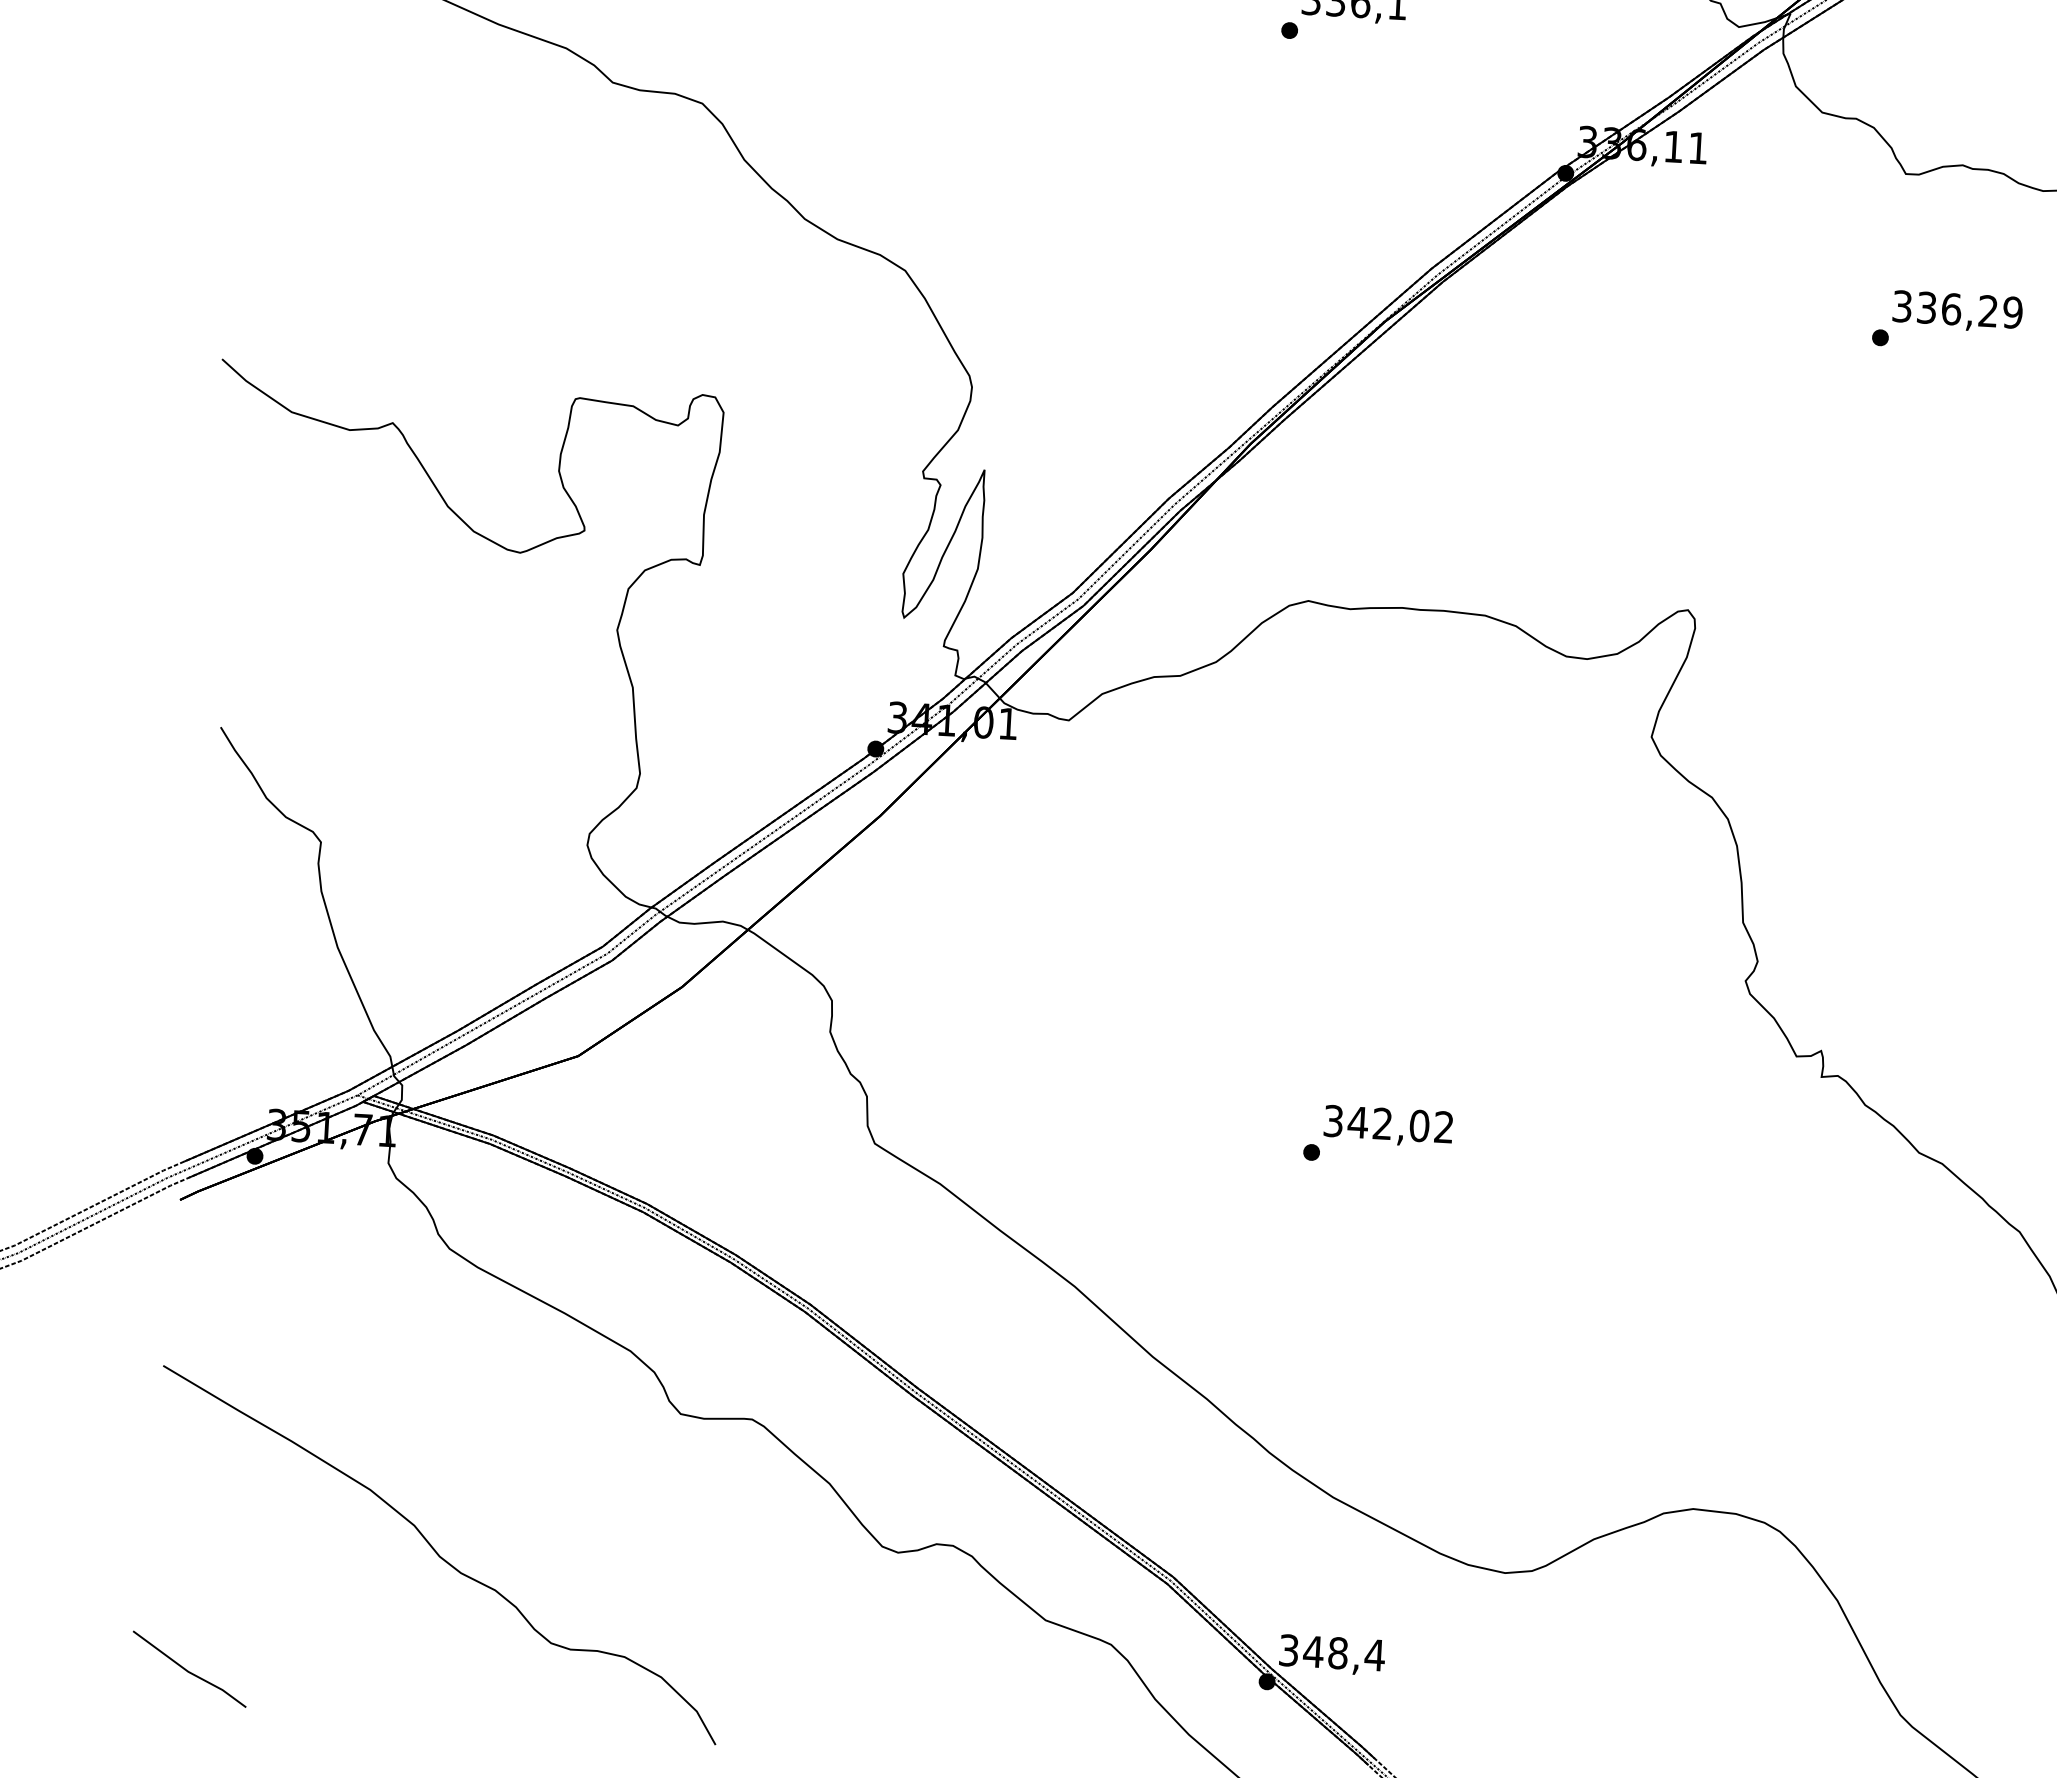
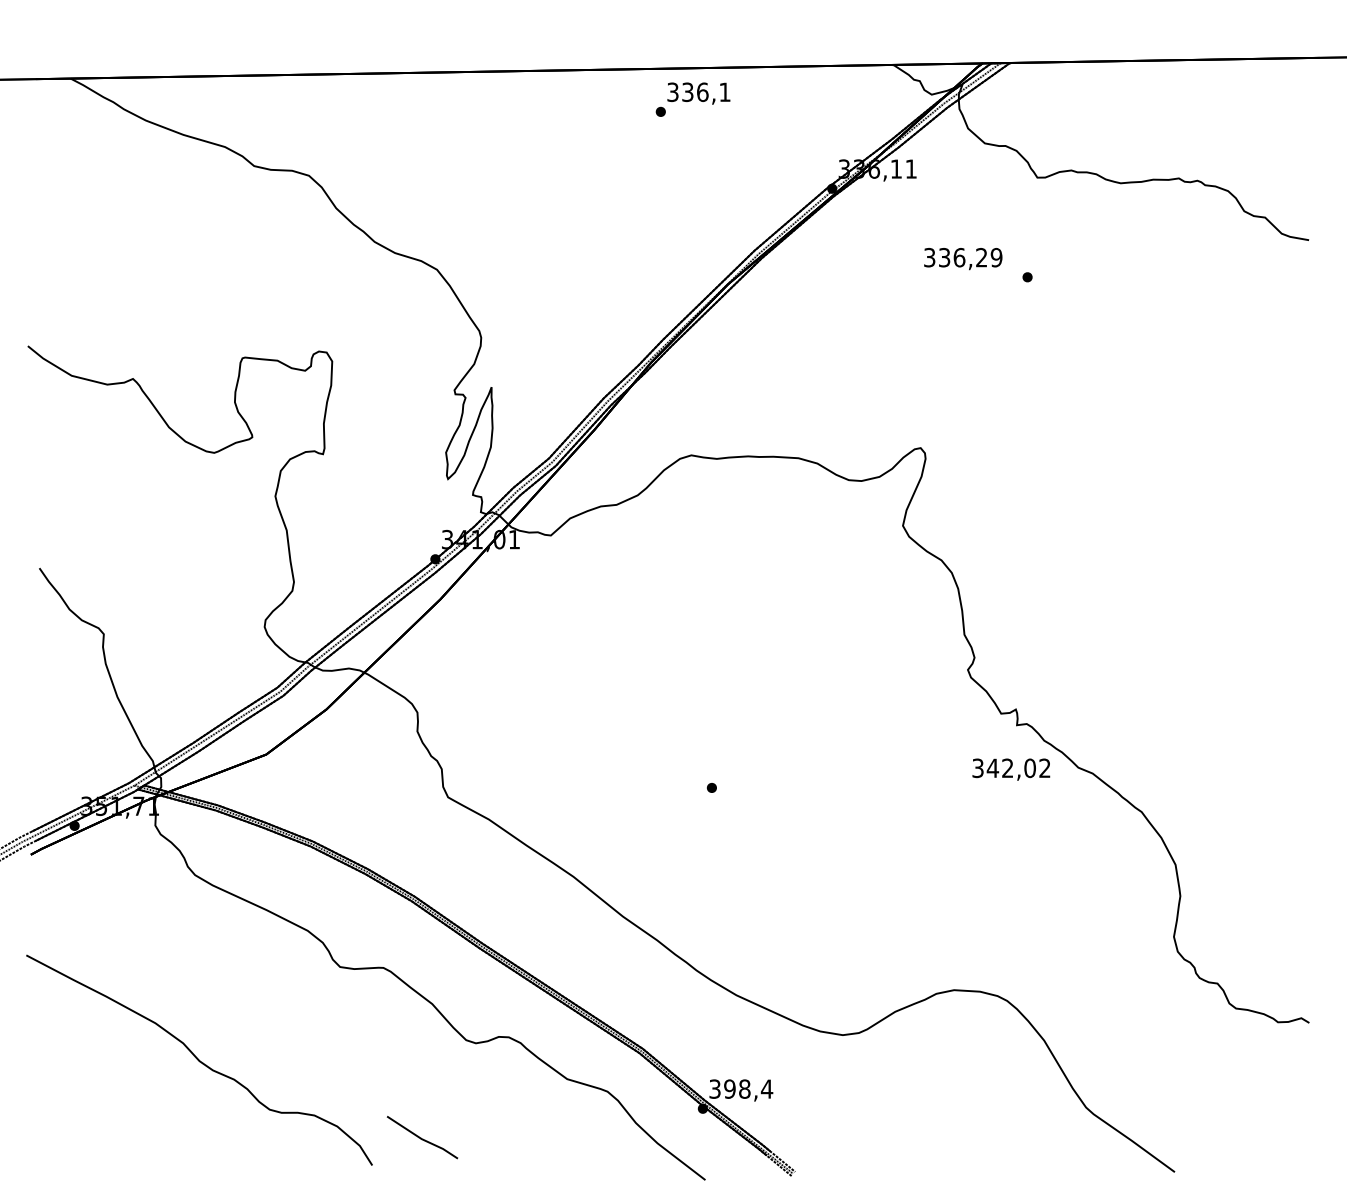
text: (1957, 312) -> (963, 259), moved
text: (1388, 1126) -> (1011, 769), moved
text: (1312, 1650) -> (729, 1088), 348,4 -> 398,4
part: (189, 1669) -> (422, 1137), moved

